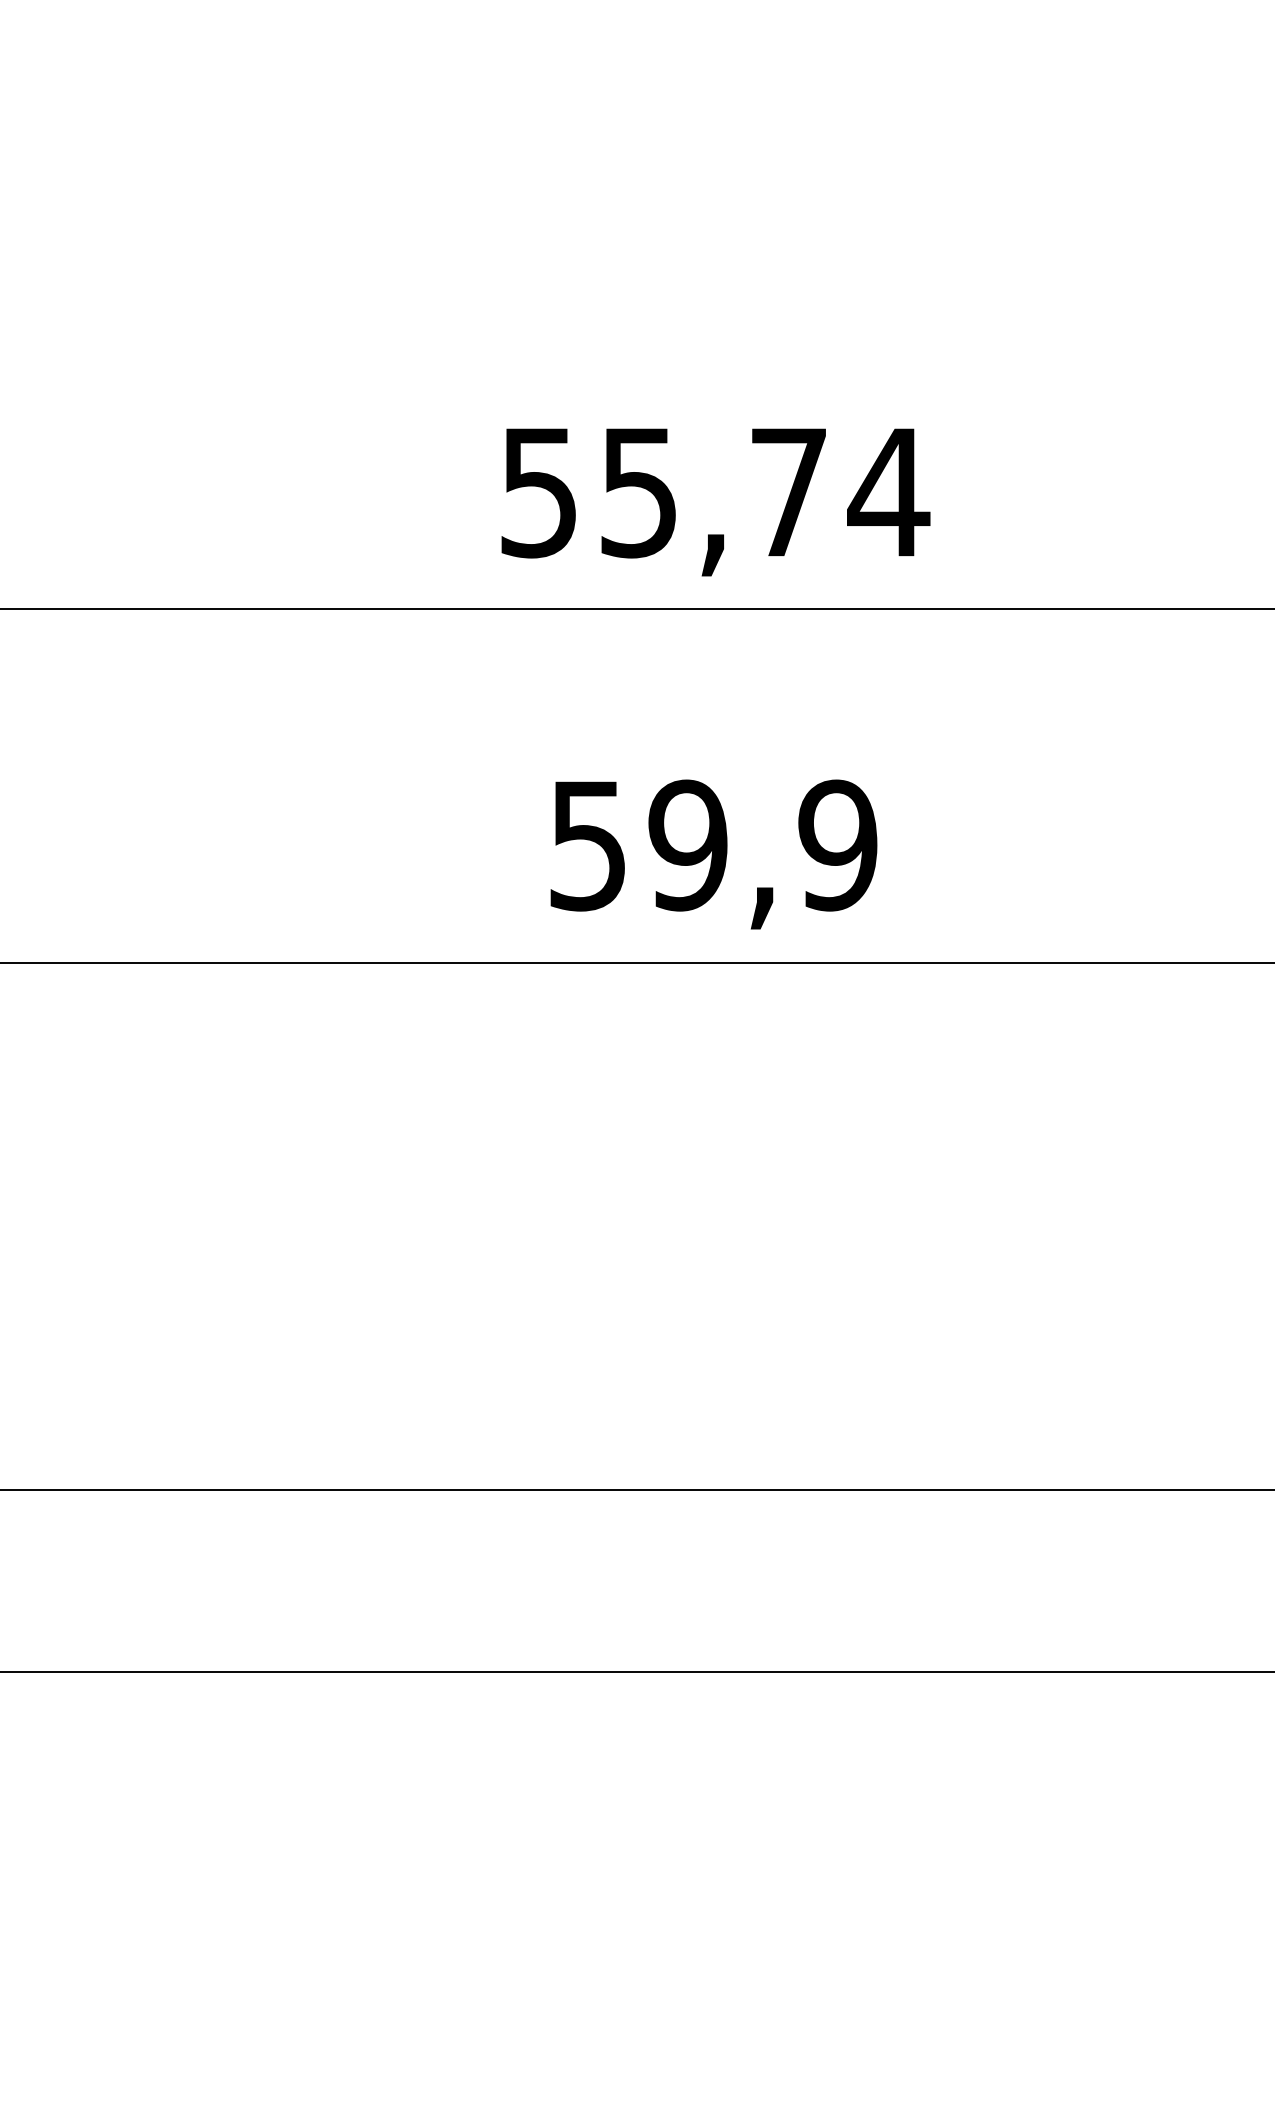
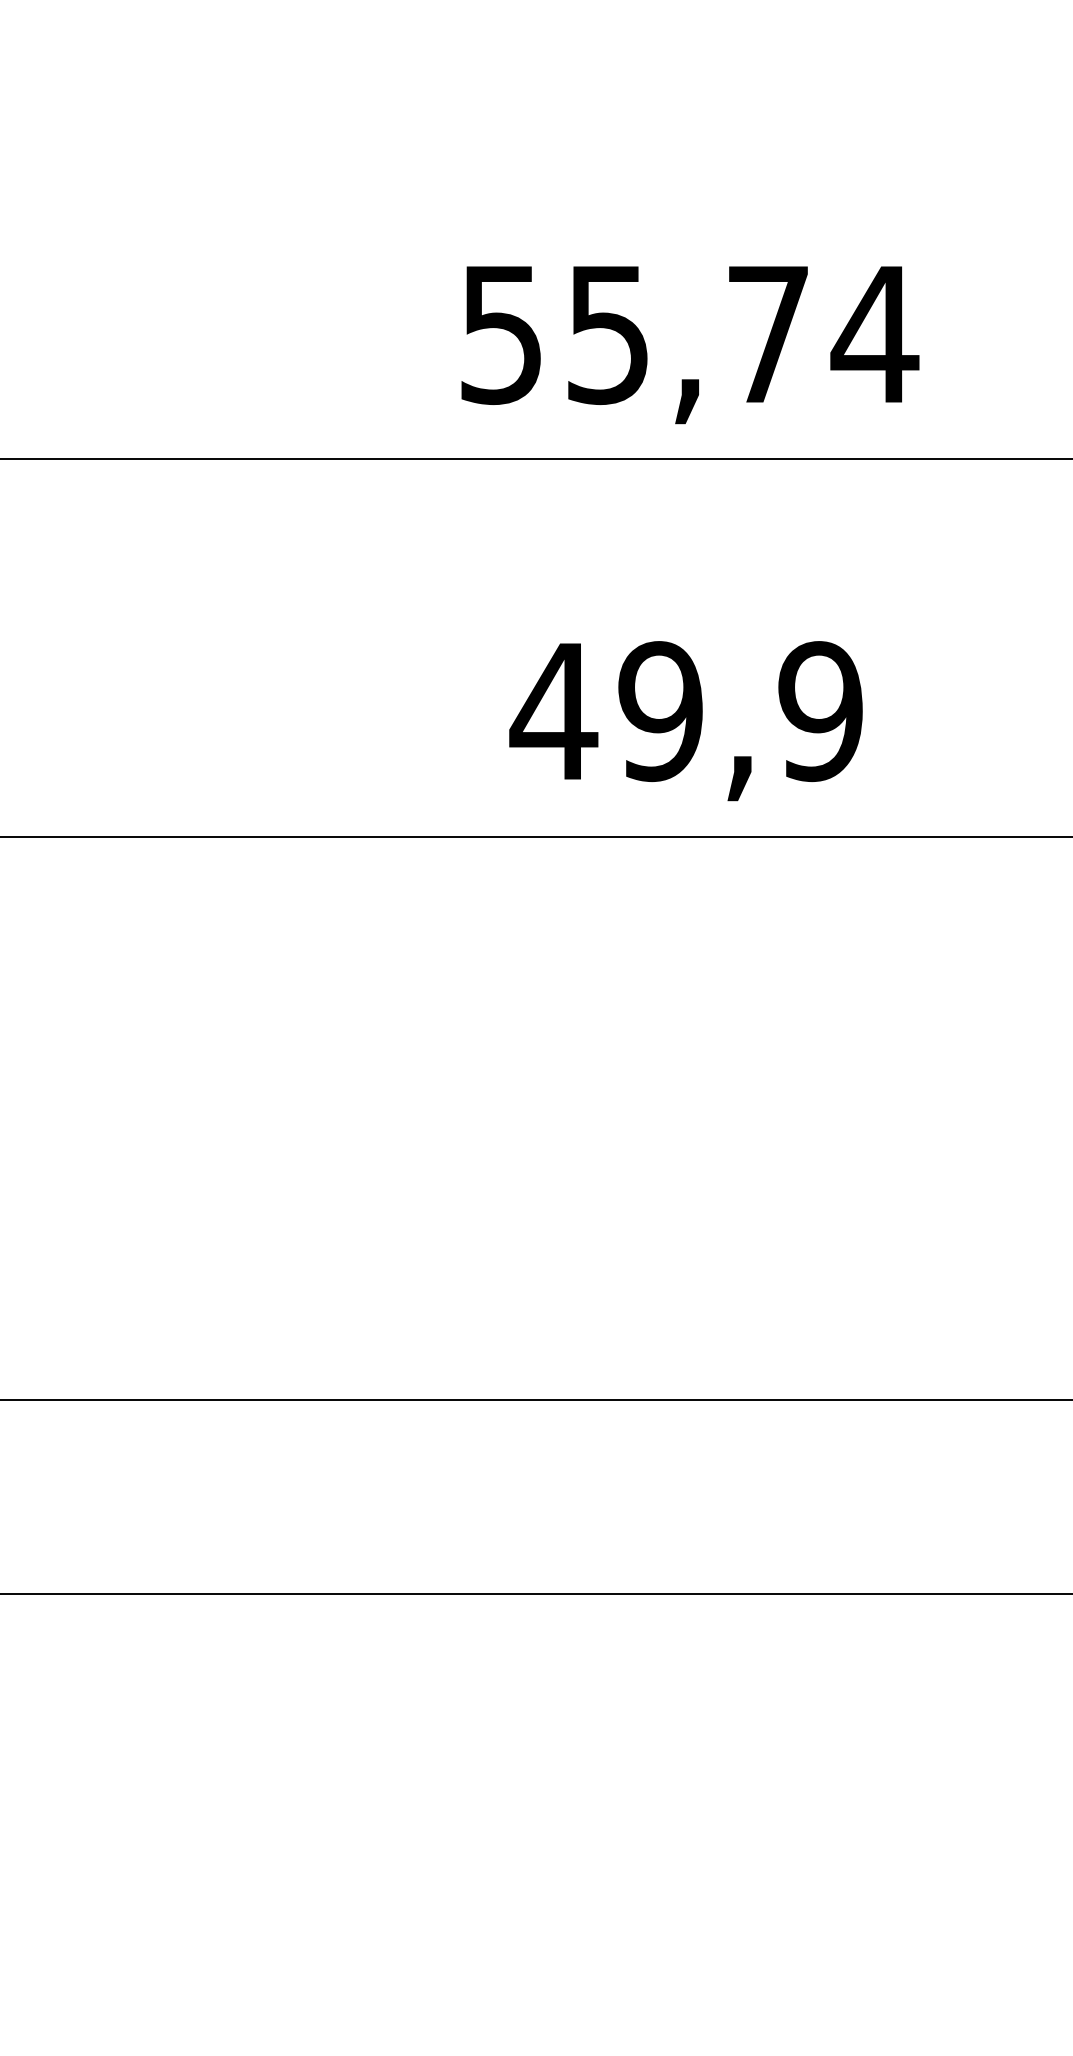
text: (587, 846) -> (553, 712), 59,9 -> 49,9

